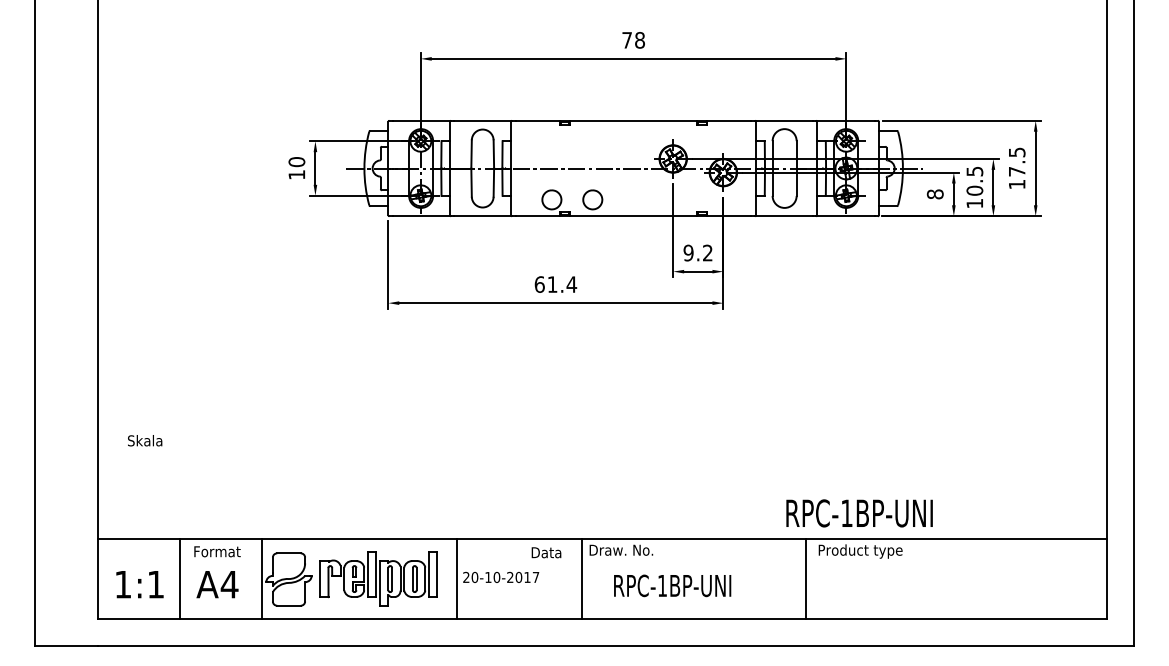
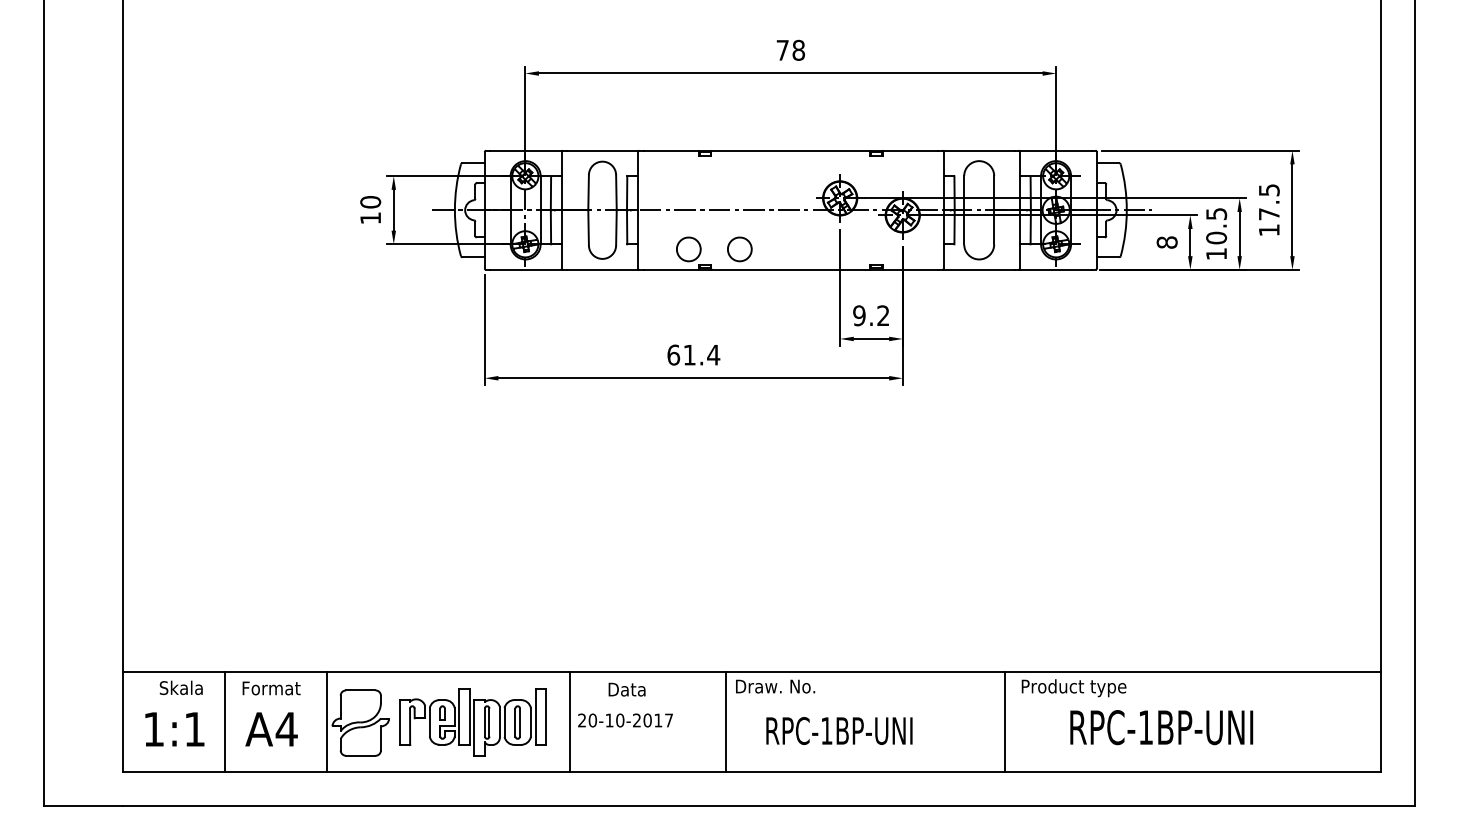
text: (144, 440) -> (180, 687), moved
text: (859, 513) -> (1161, 727), moved
text: (546, 552) -> (626, 689), moved

